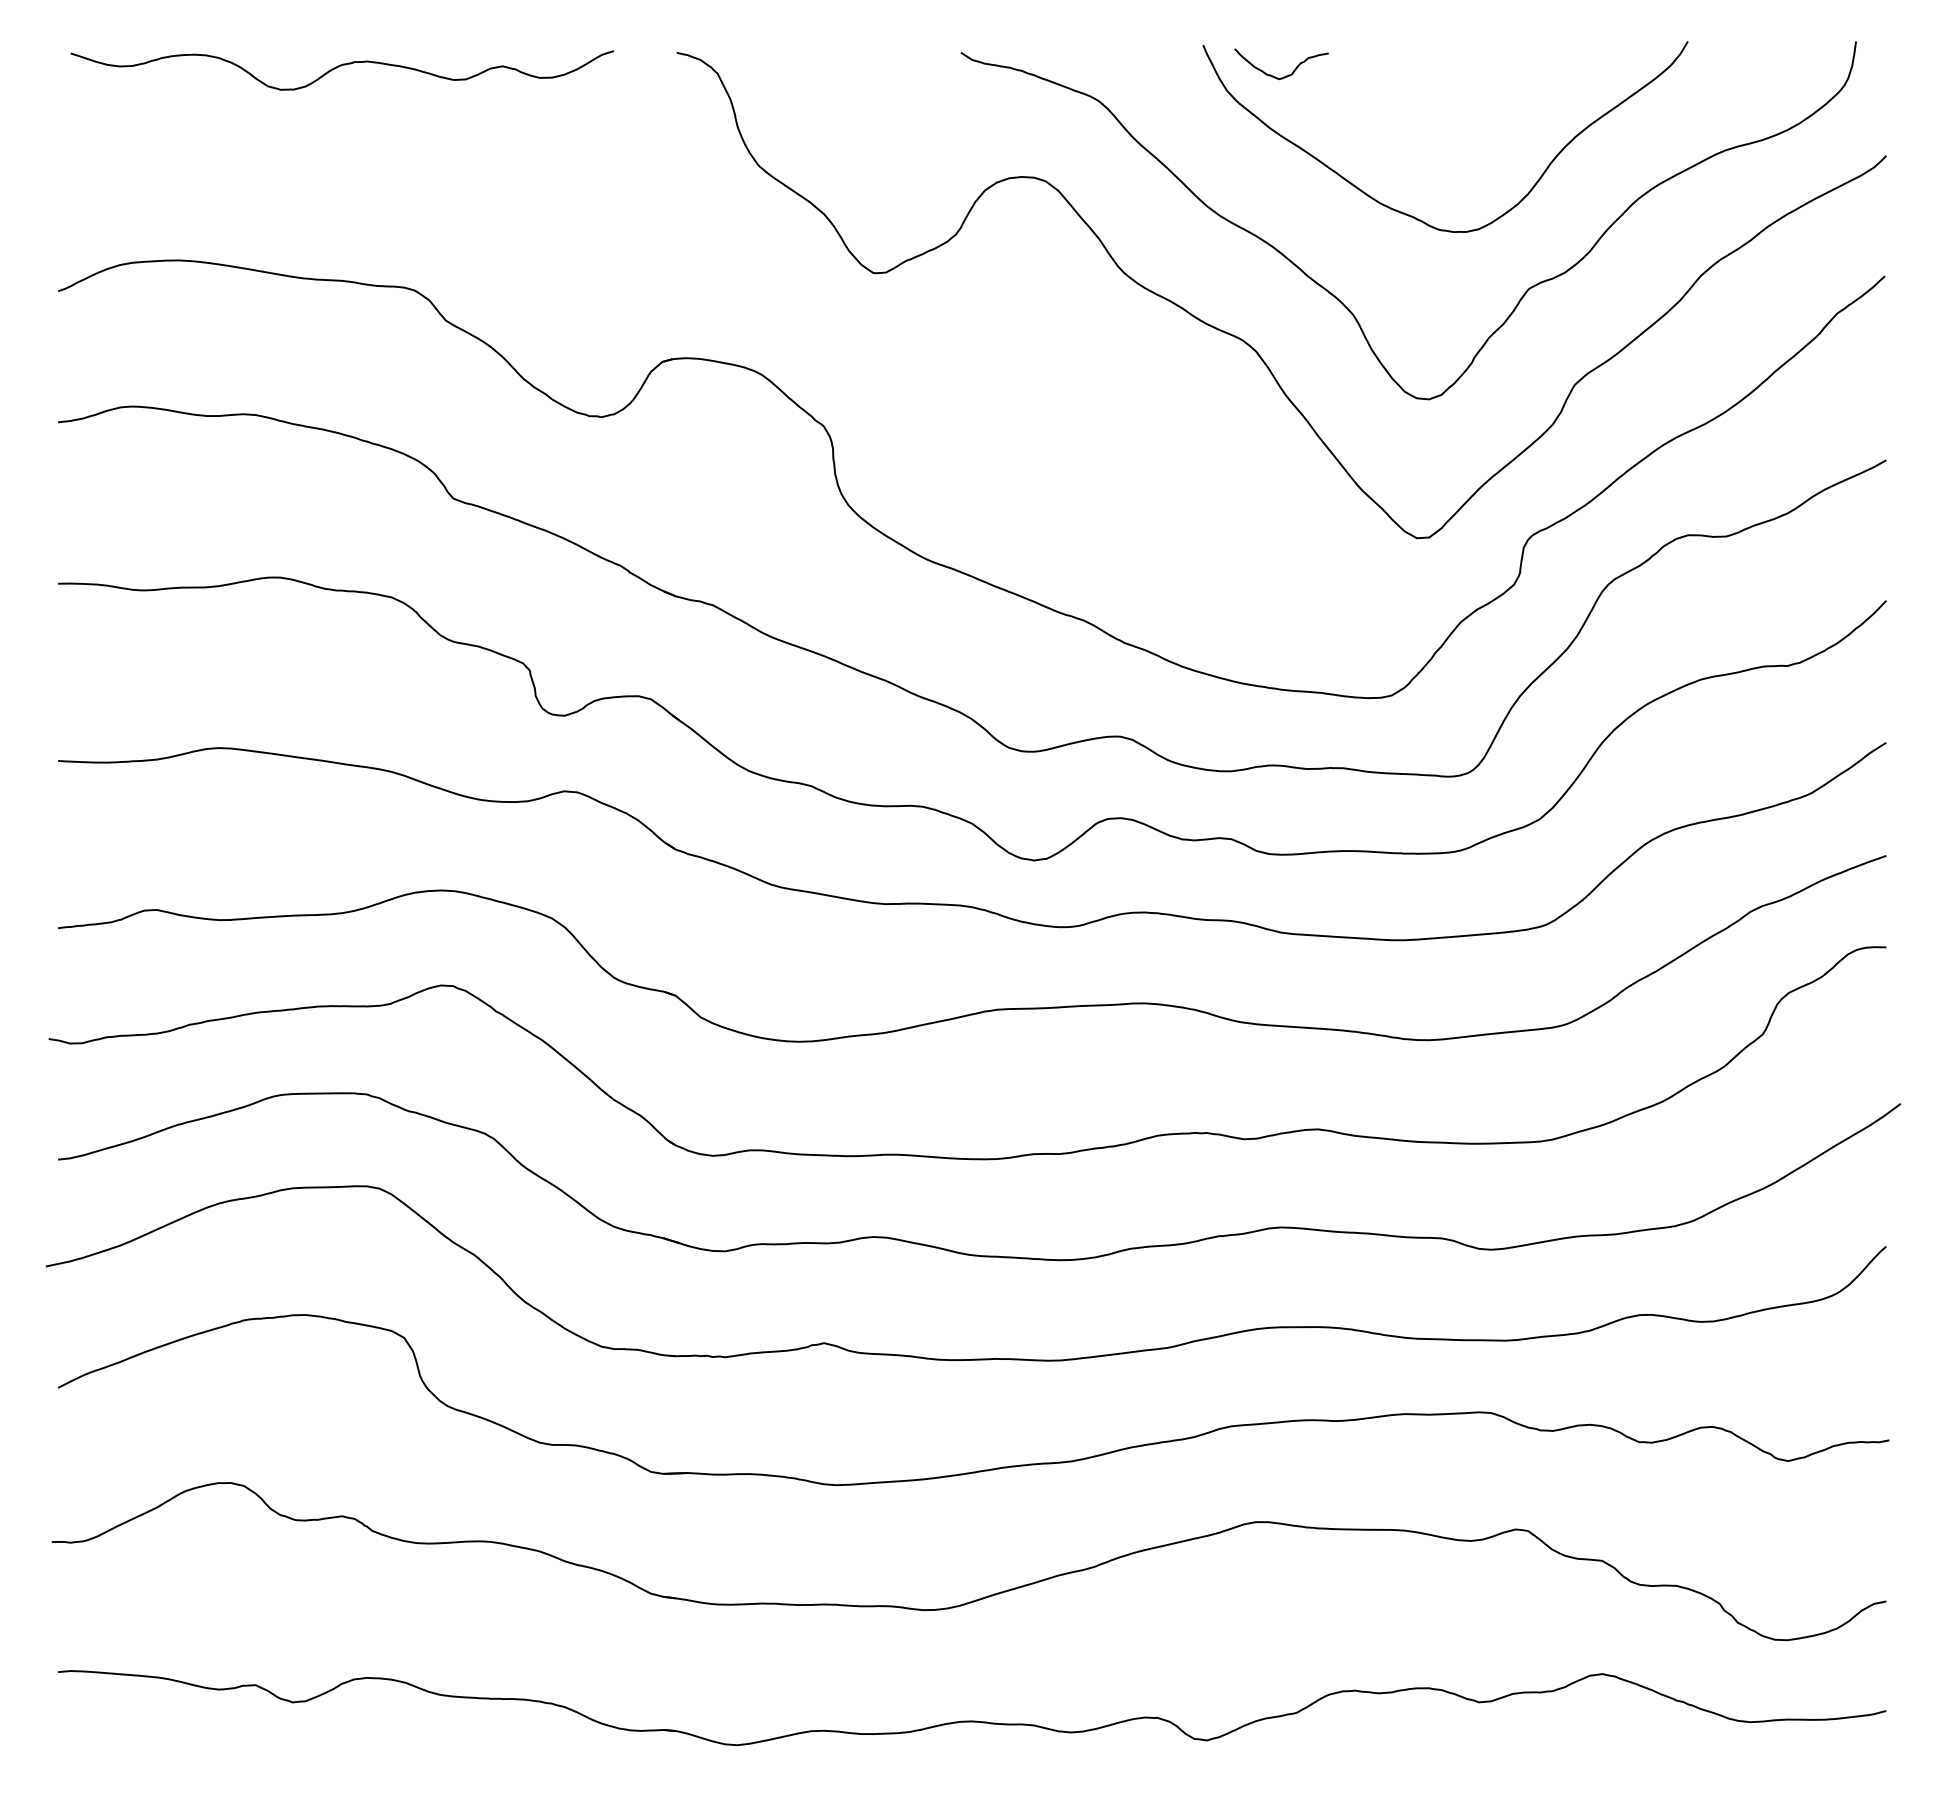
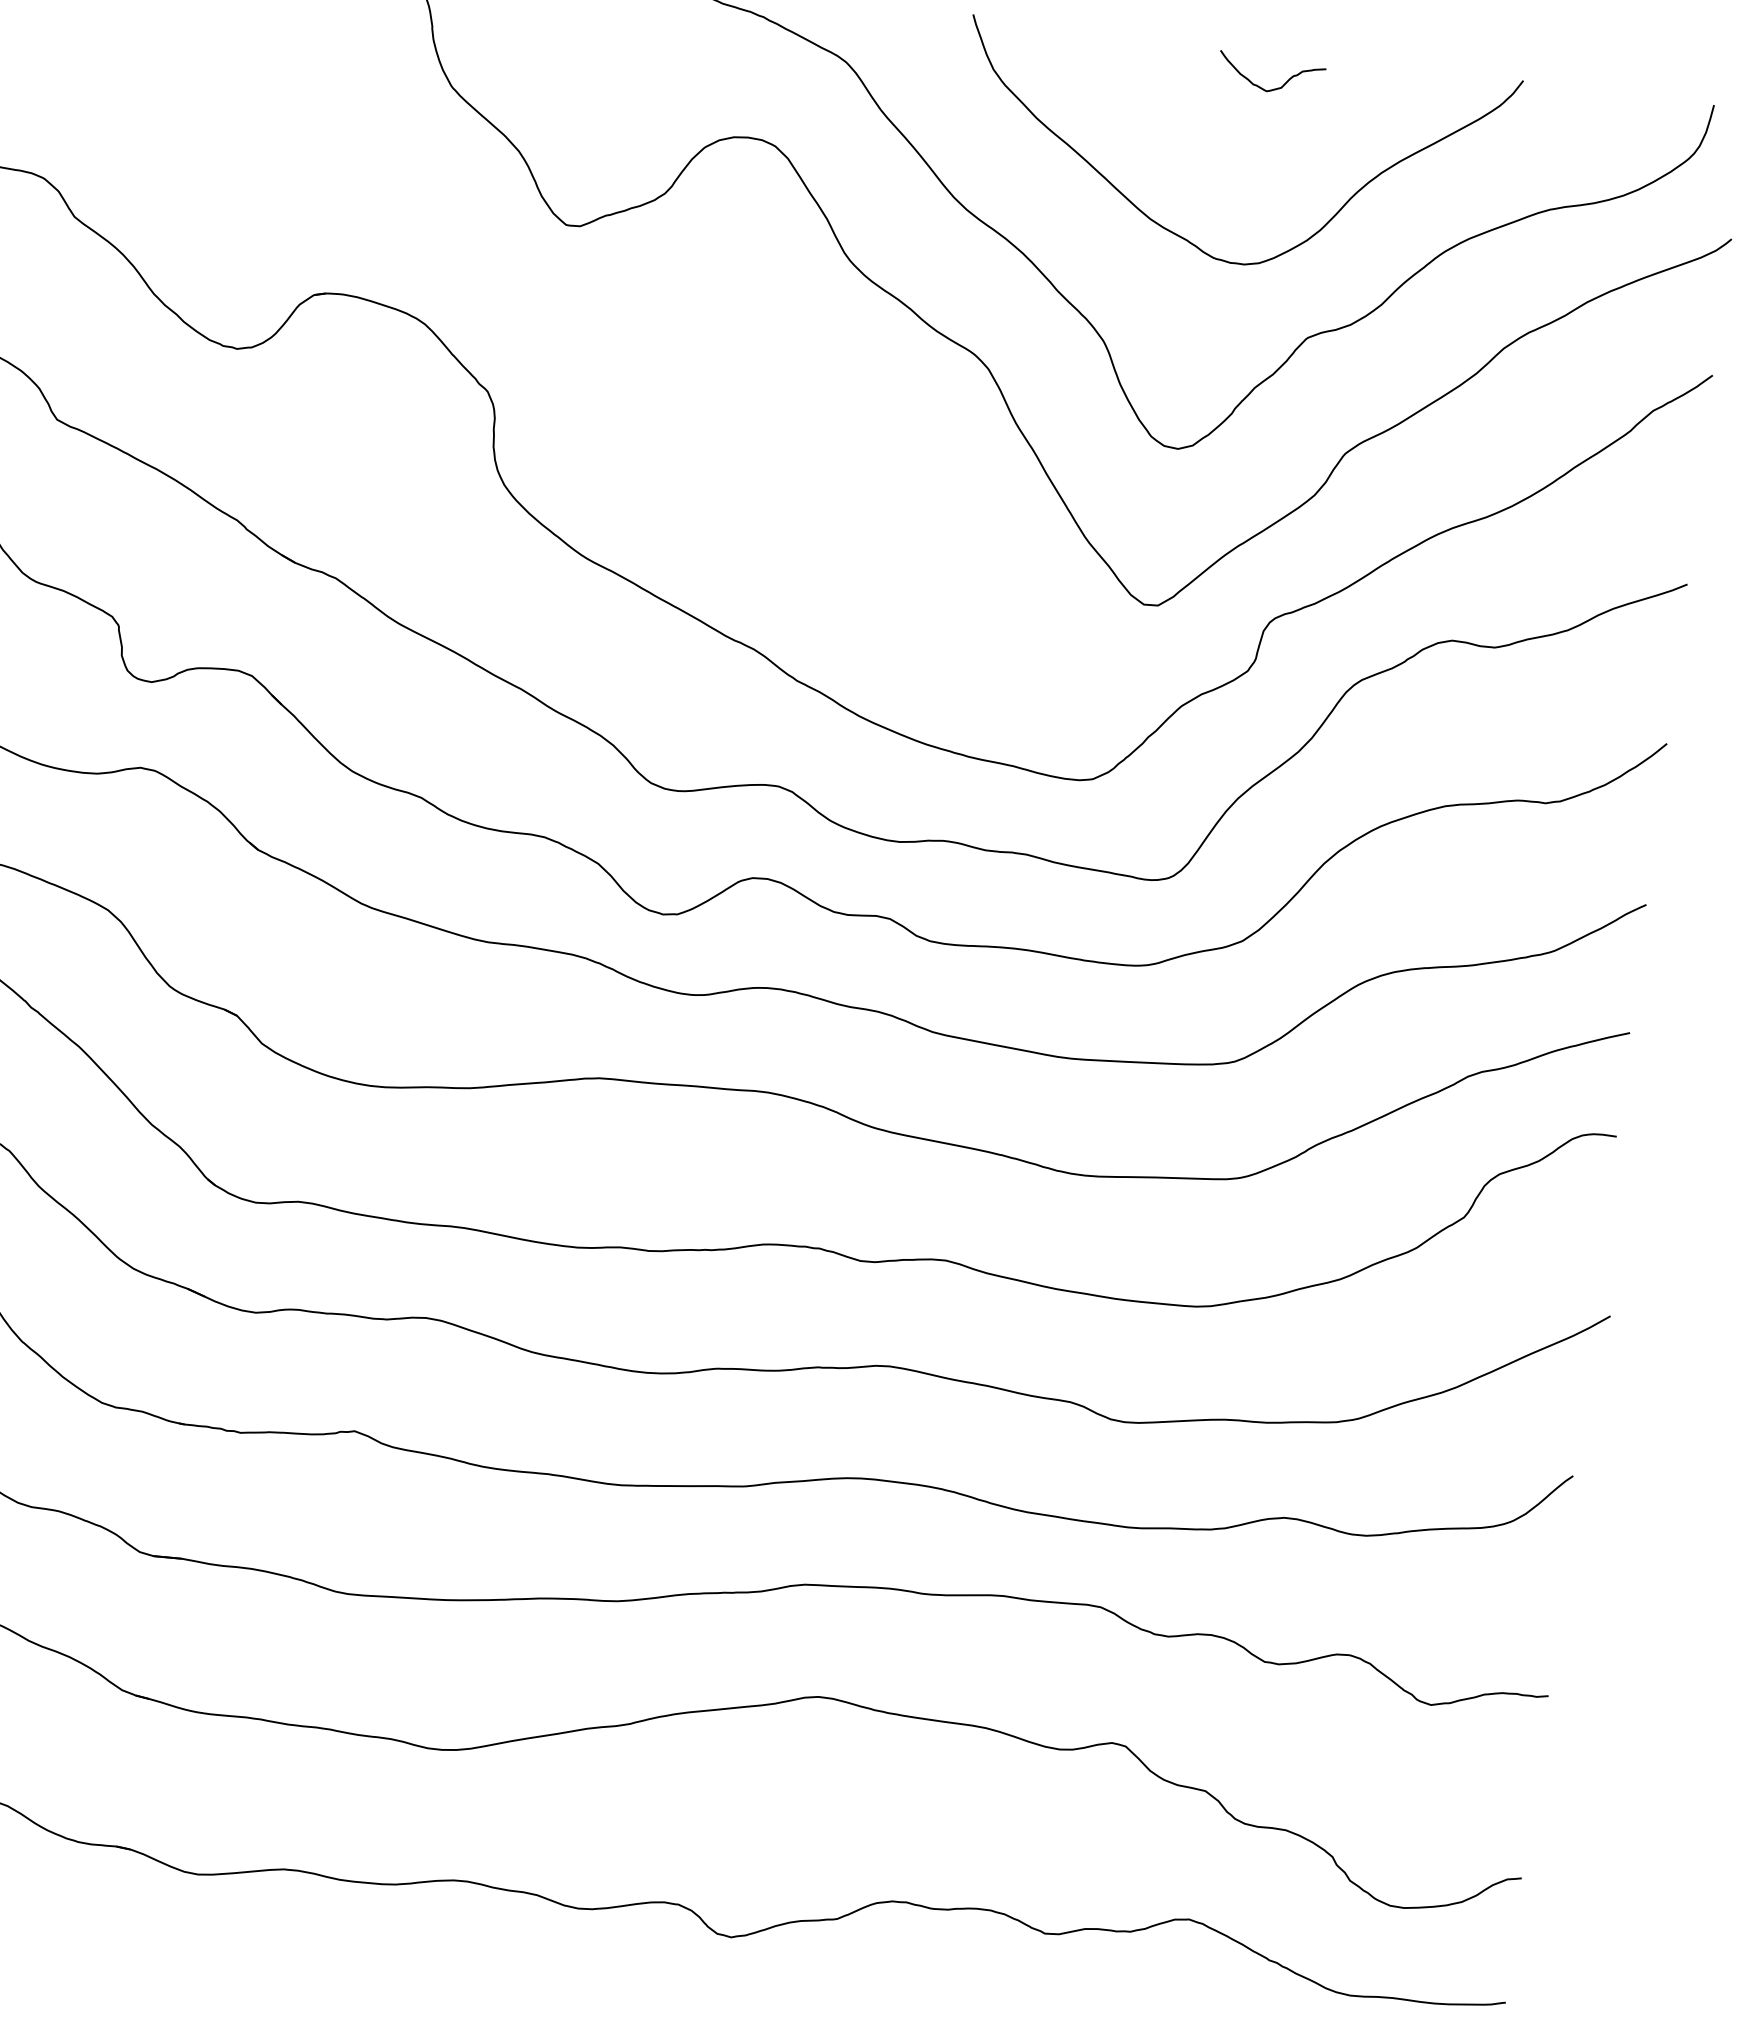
curve: (1286, 75) -> (1275, 88), moved

